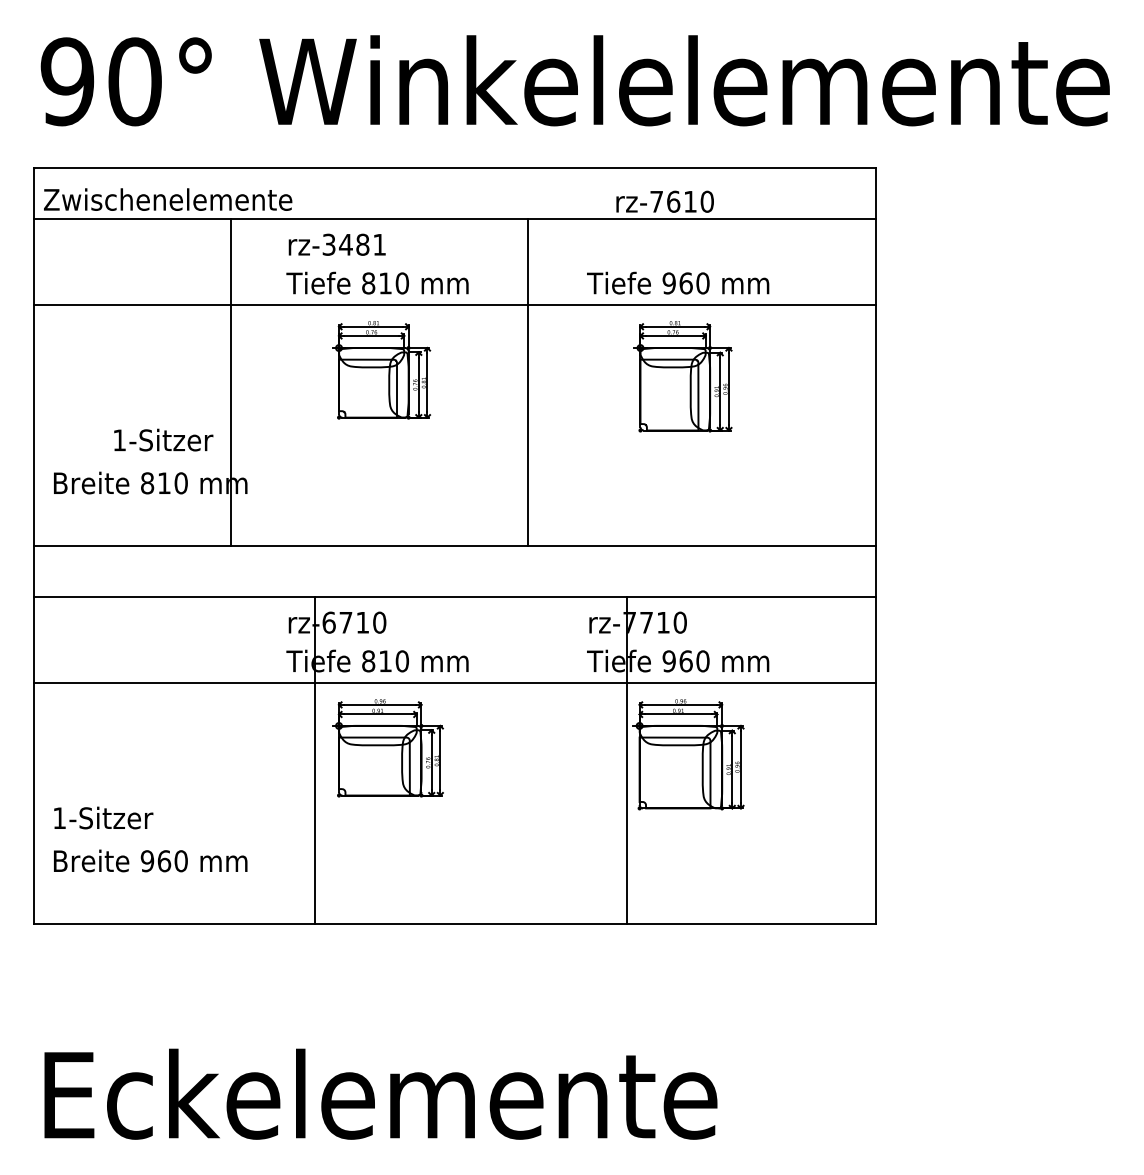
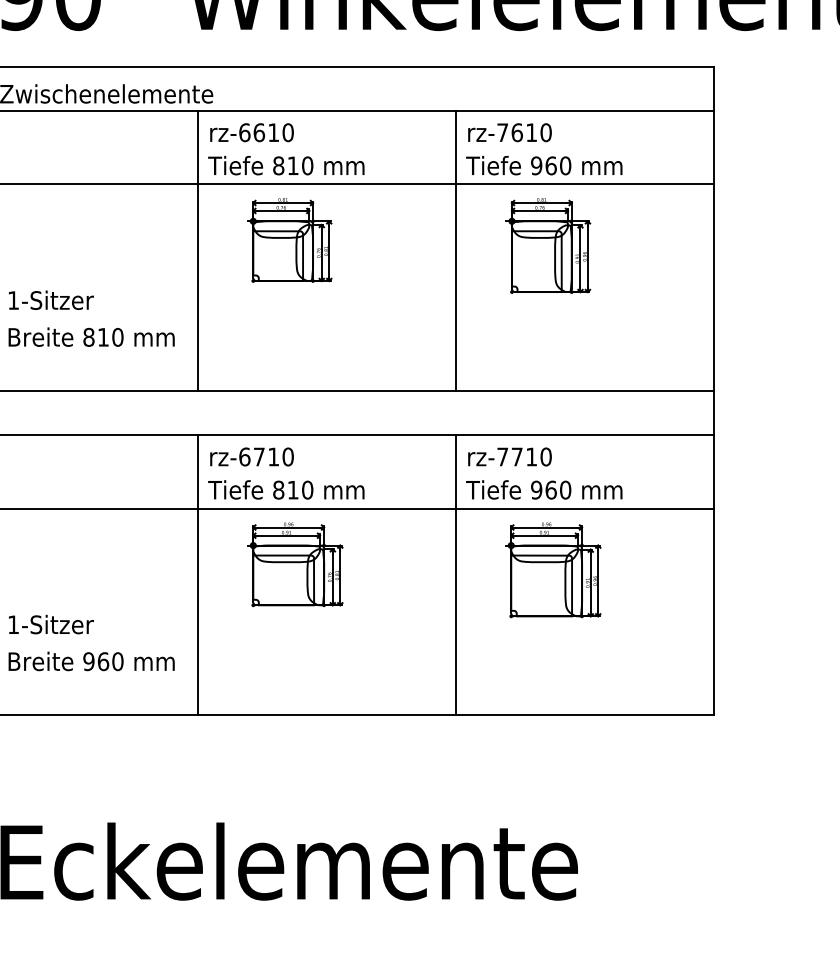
text: (664, 201) -> (509, 132), moved
text: (354, 244) -> (266, 132), rz-3481 -> rz-6610
line: (230, 382) -> (197, 250), moved
line: (528, 382) -> (456, 250), moved
text: (163, 439) -> (51, 299), moved
line: (314, 760) -> (197, 575), moved
line: (627, 760) -> (456, 575), moved

